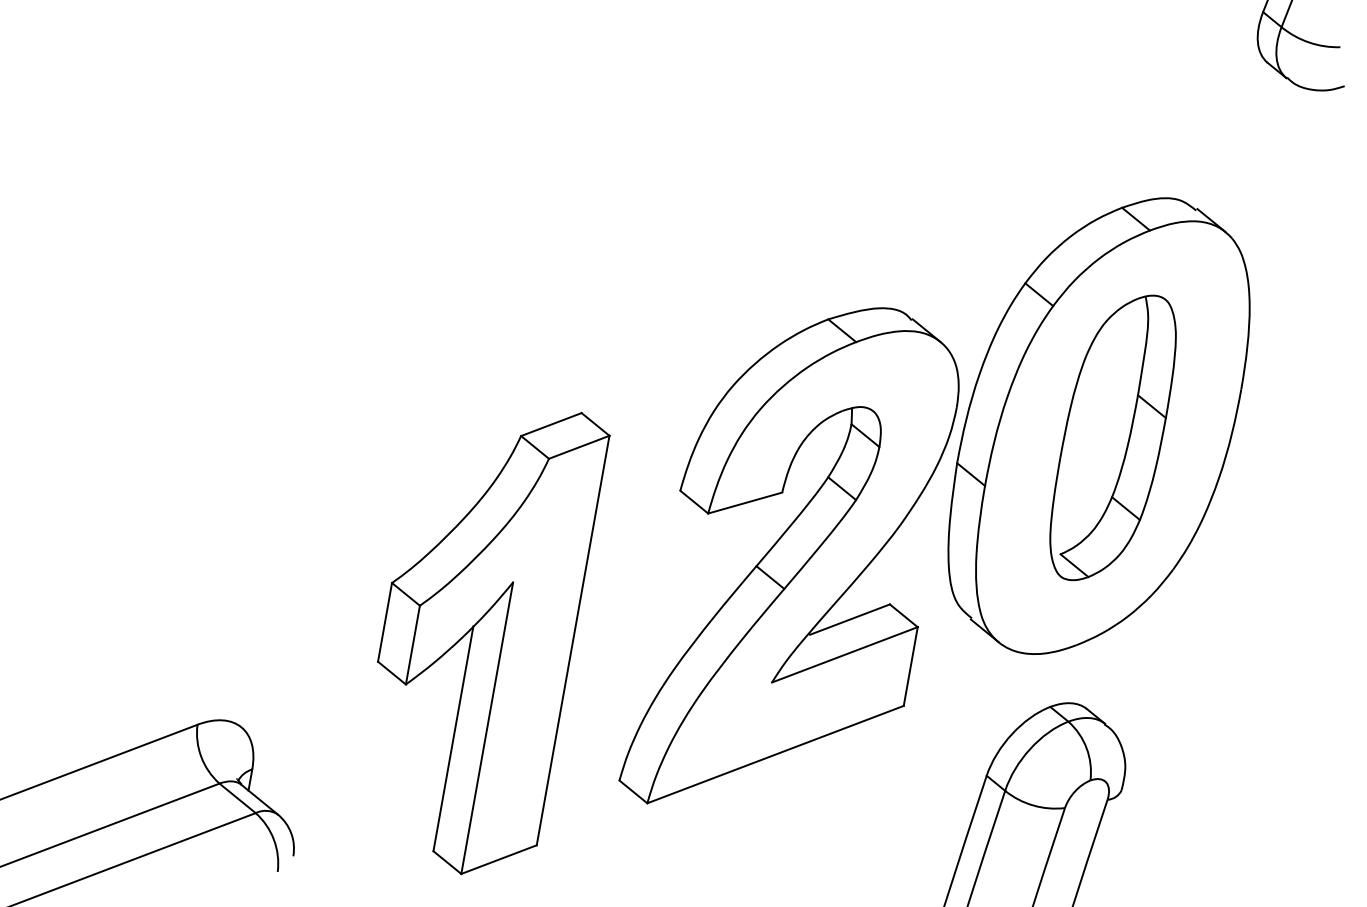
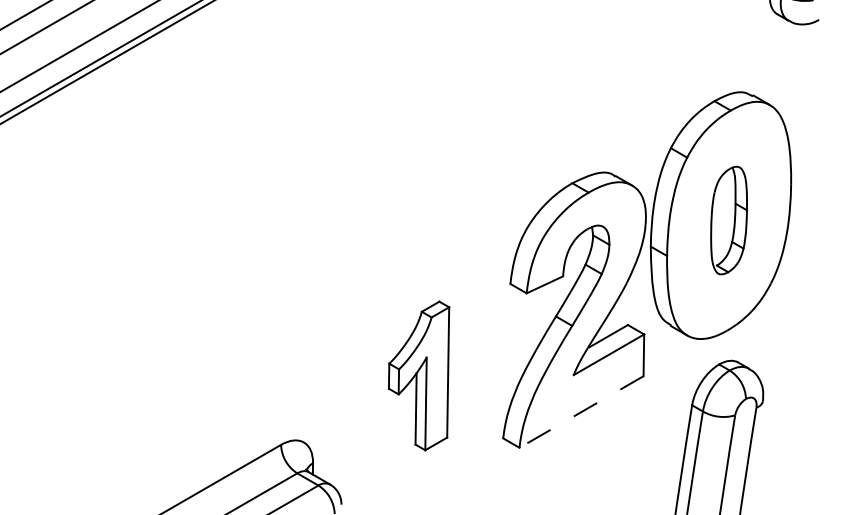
part: (1111, 437) -> (728, 220), size x0.7
part: (478, 635) -> (418, 375), size x0.6
line: (775, 753) -> (581, 411), solid -> dashed

